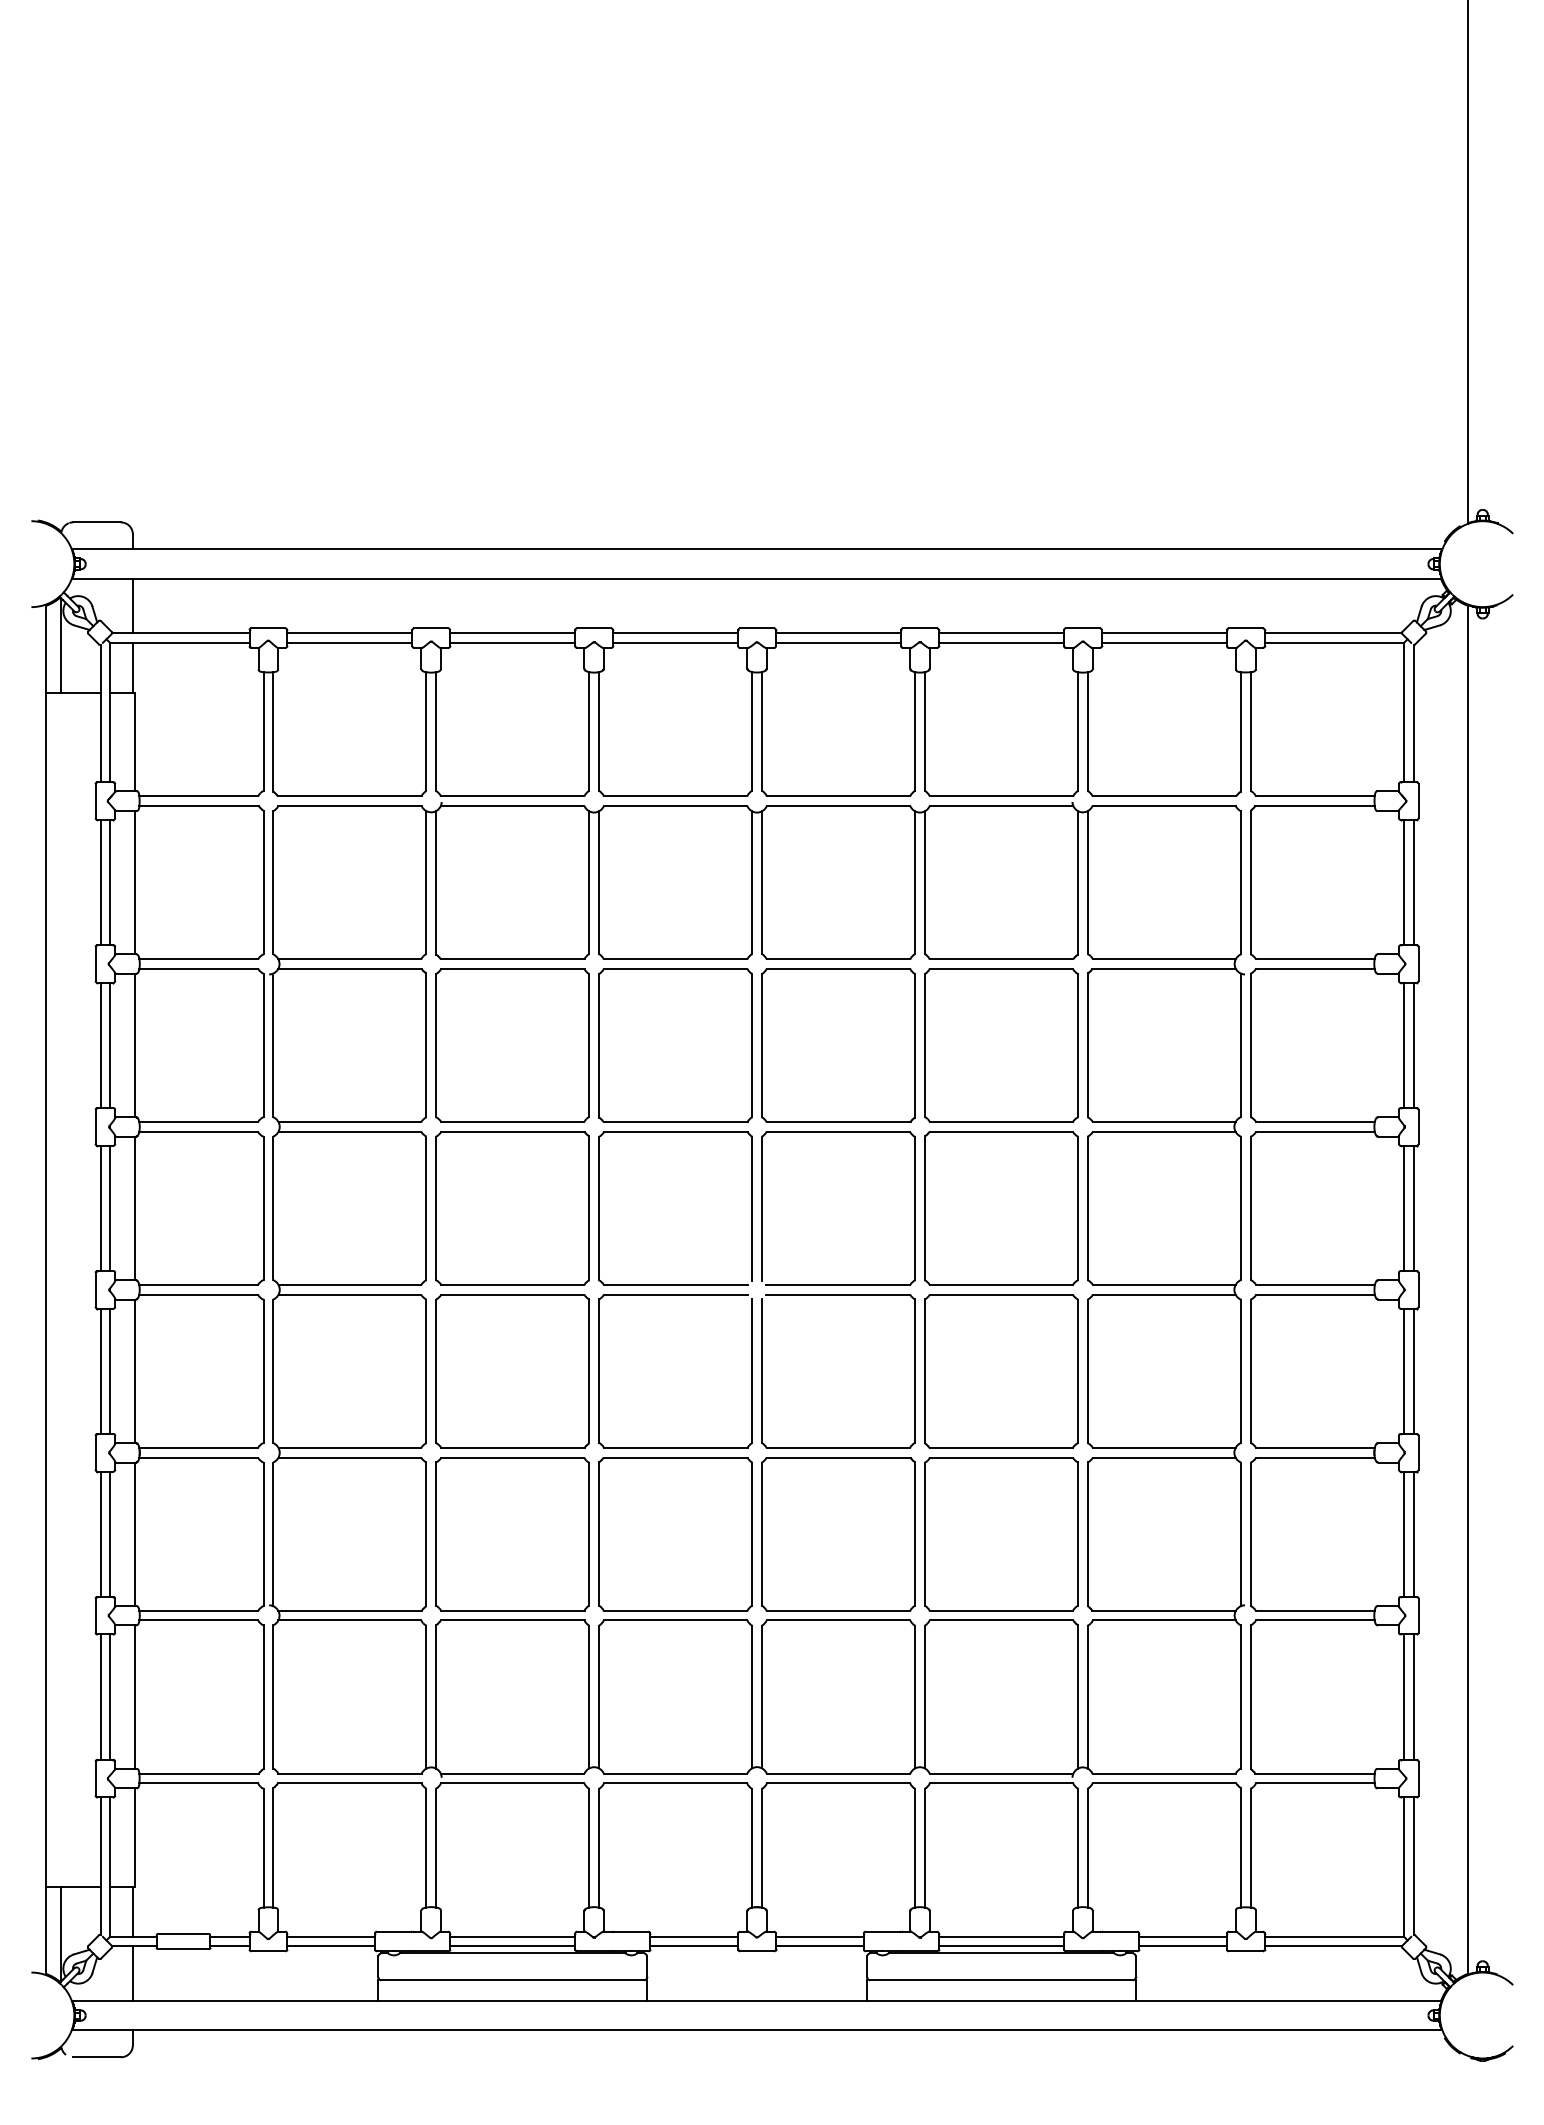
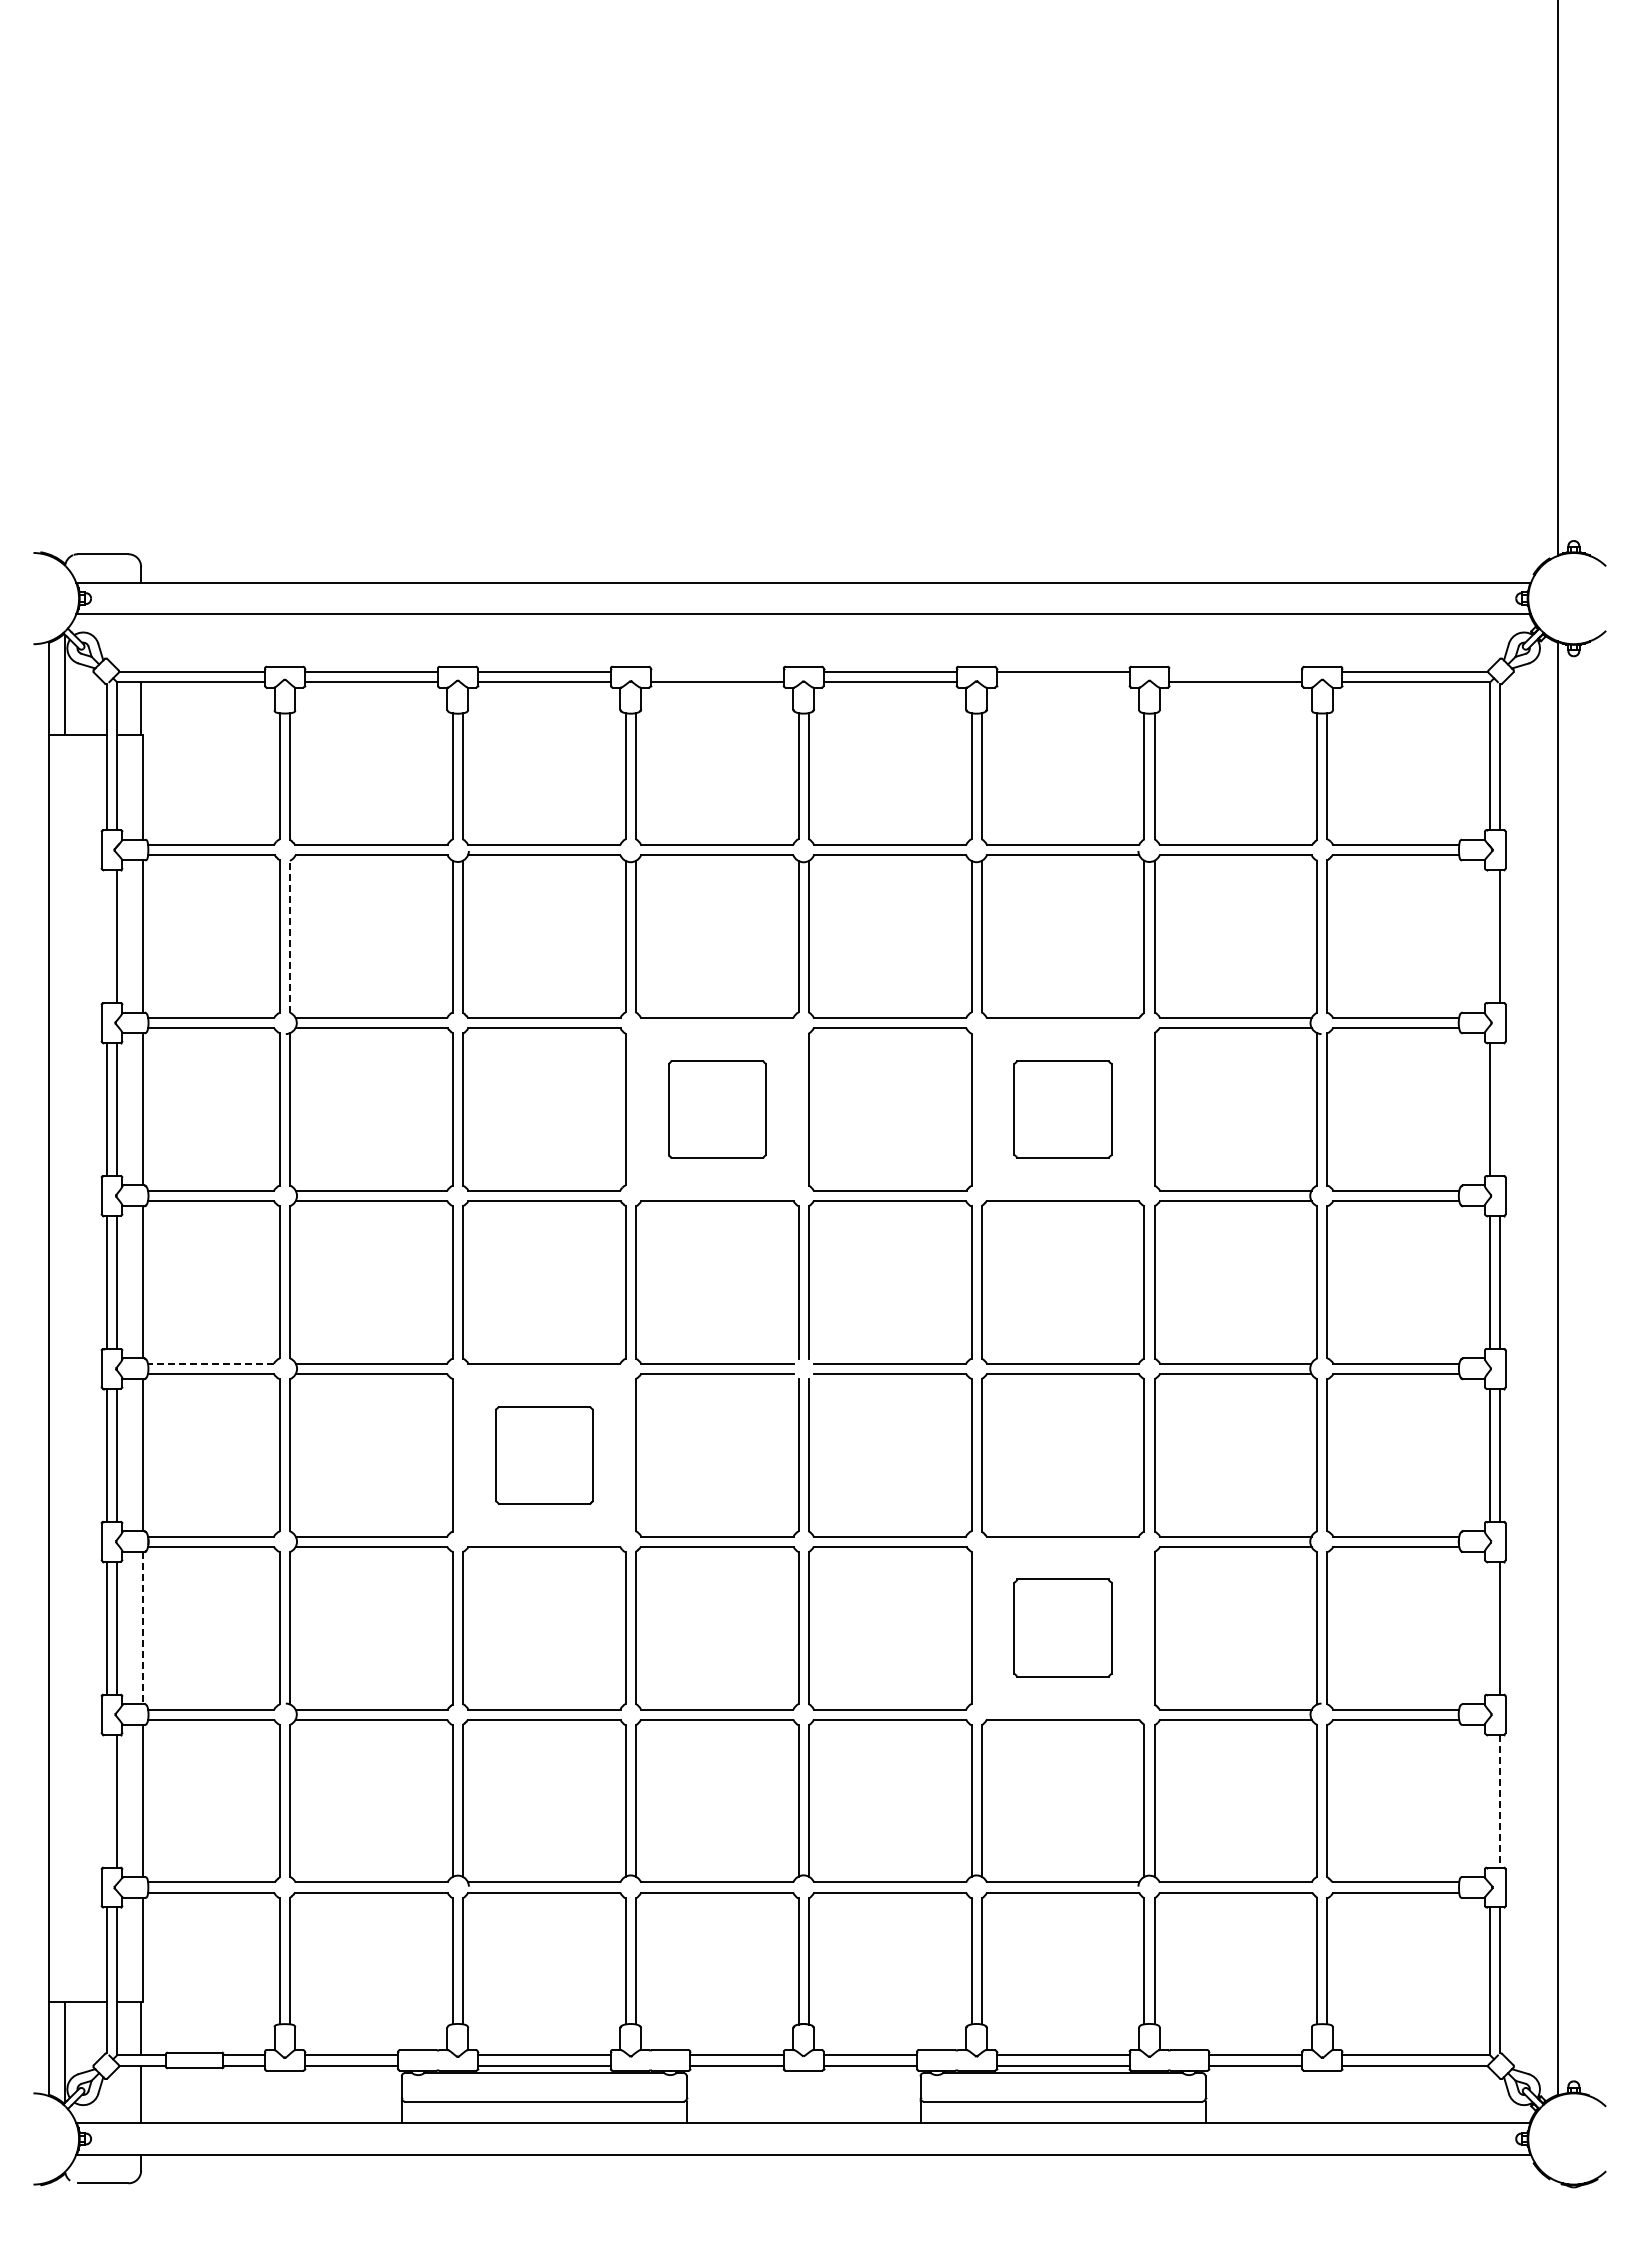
line: (133, 606) -> (141, 643), removed
line: (674, 633) -> (716, 672), removed
line: (1163, 633) -> (1235, 672), removed
line: (1000, 643) -> (1062, 682), removed
line: (100, 882) -> (106, 936), removed
line: (273, 882) -> (290, 936), solid -> dashed
line: (1404, 882) -> (1490, 936), removed
line: (1413, 1044) -> (1500, 1108), removed
part: (675, 1045) -> (717, 1109), size x0.6
part: (1000, 1045) -> (1062, 1109), size x0.6
line: (198, 1284) -> (210, 1363), solid -> dashed
part: (512, 1371) -> (544, 1455), size x0.6
line: (1404, 1533) -> (1490, 1627), removed
line: (135, 1534) -> (143, 1628), solid -> dashed
part: (1000, 1534) -> (1062, 1628), size x0.6
line: (100, 1696) -> (106, 1800), removed
line: (1404, 1696) -> (1490, 1800), removed
line: (1413, 1697) -> (1500, 1801), solid -> dashed

